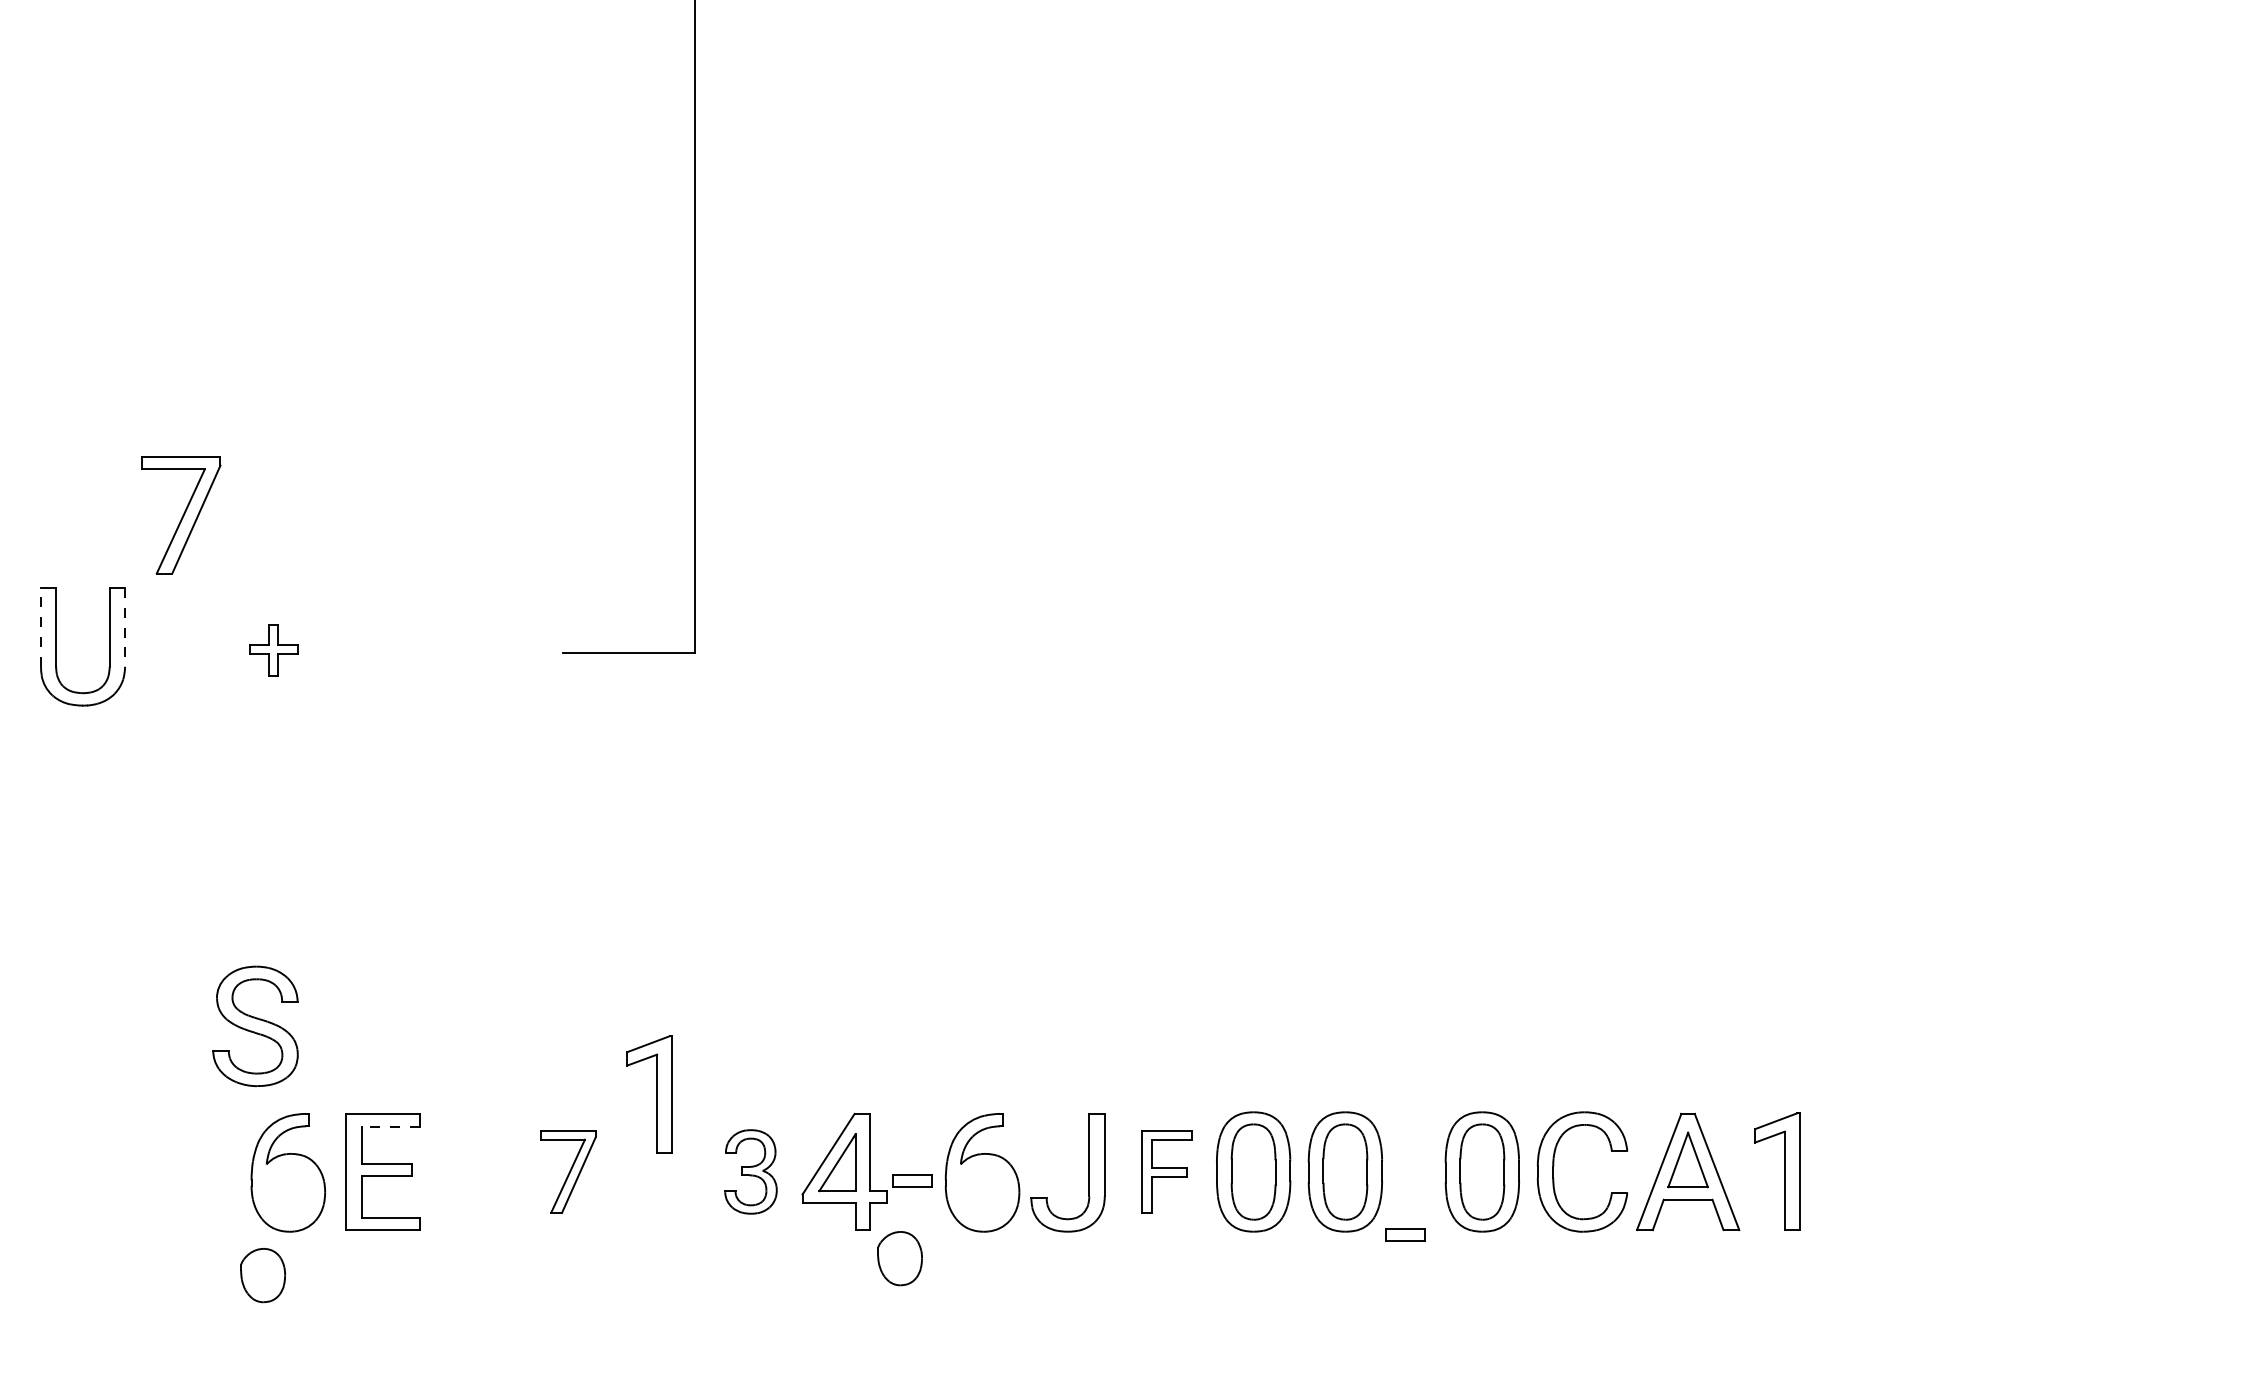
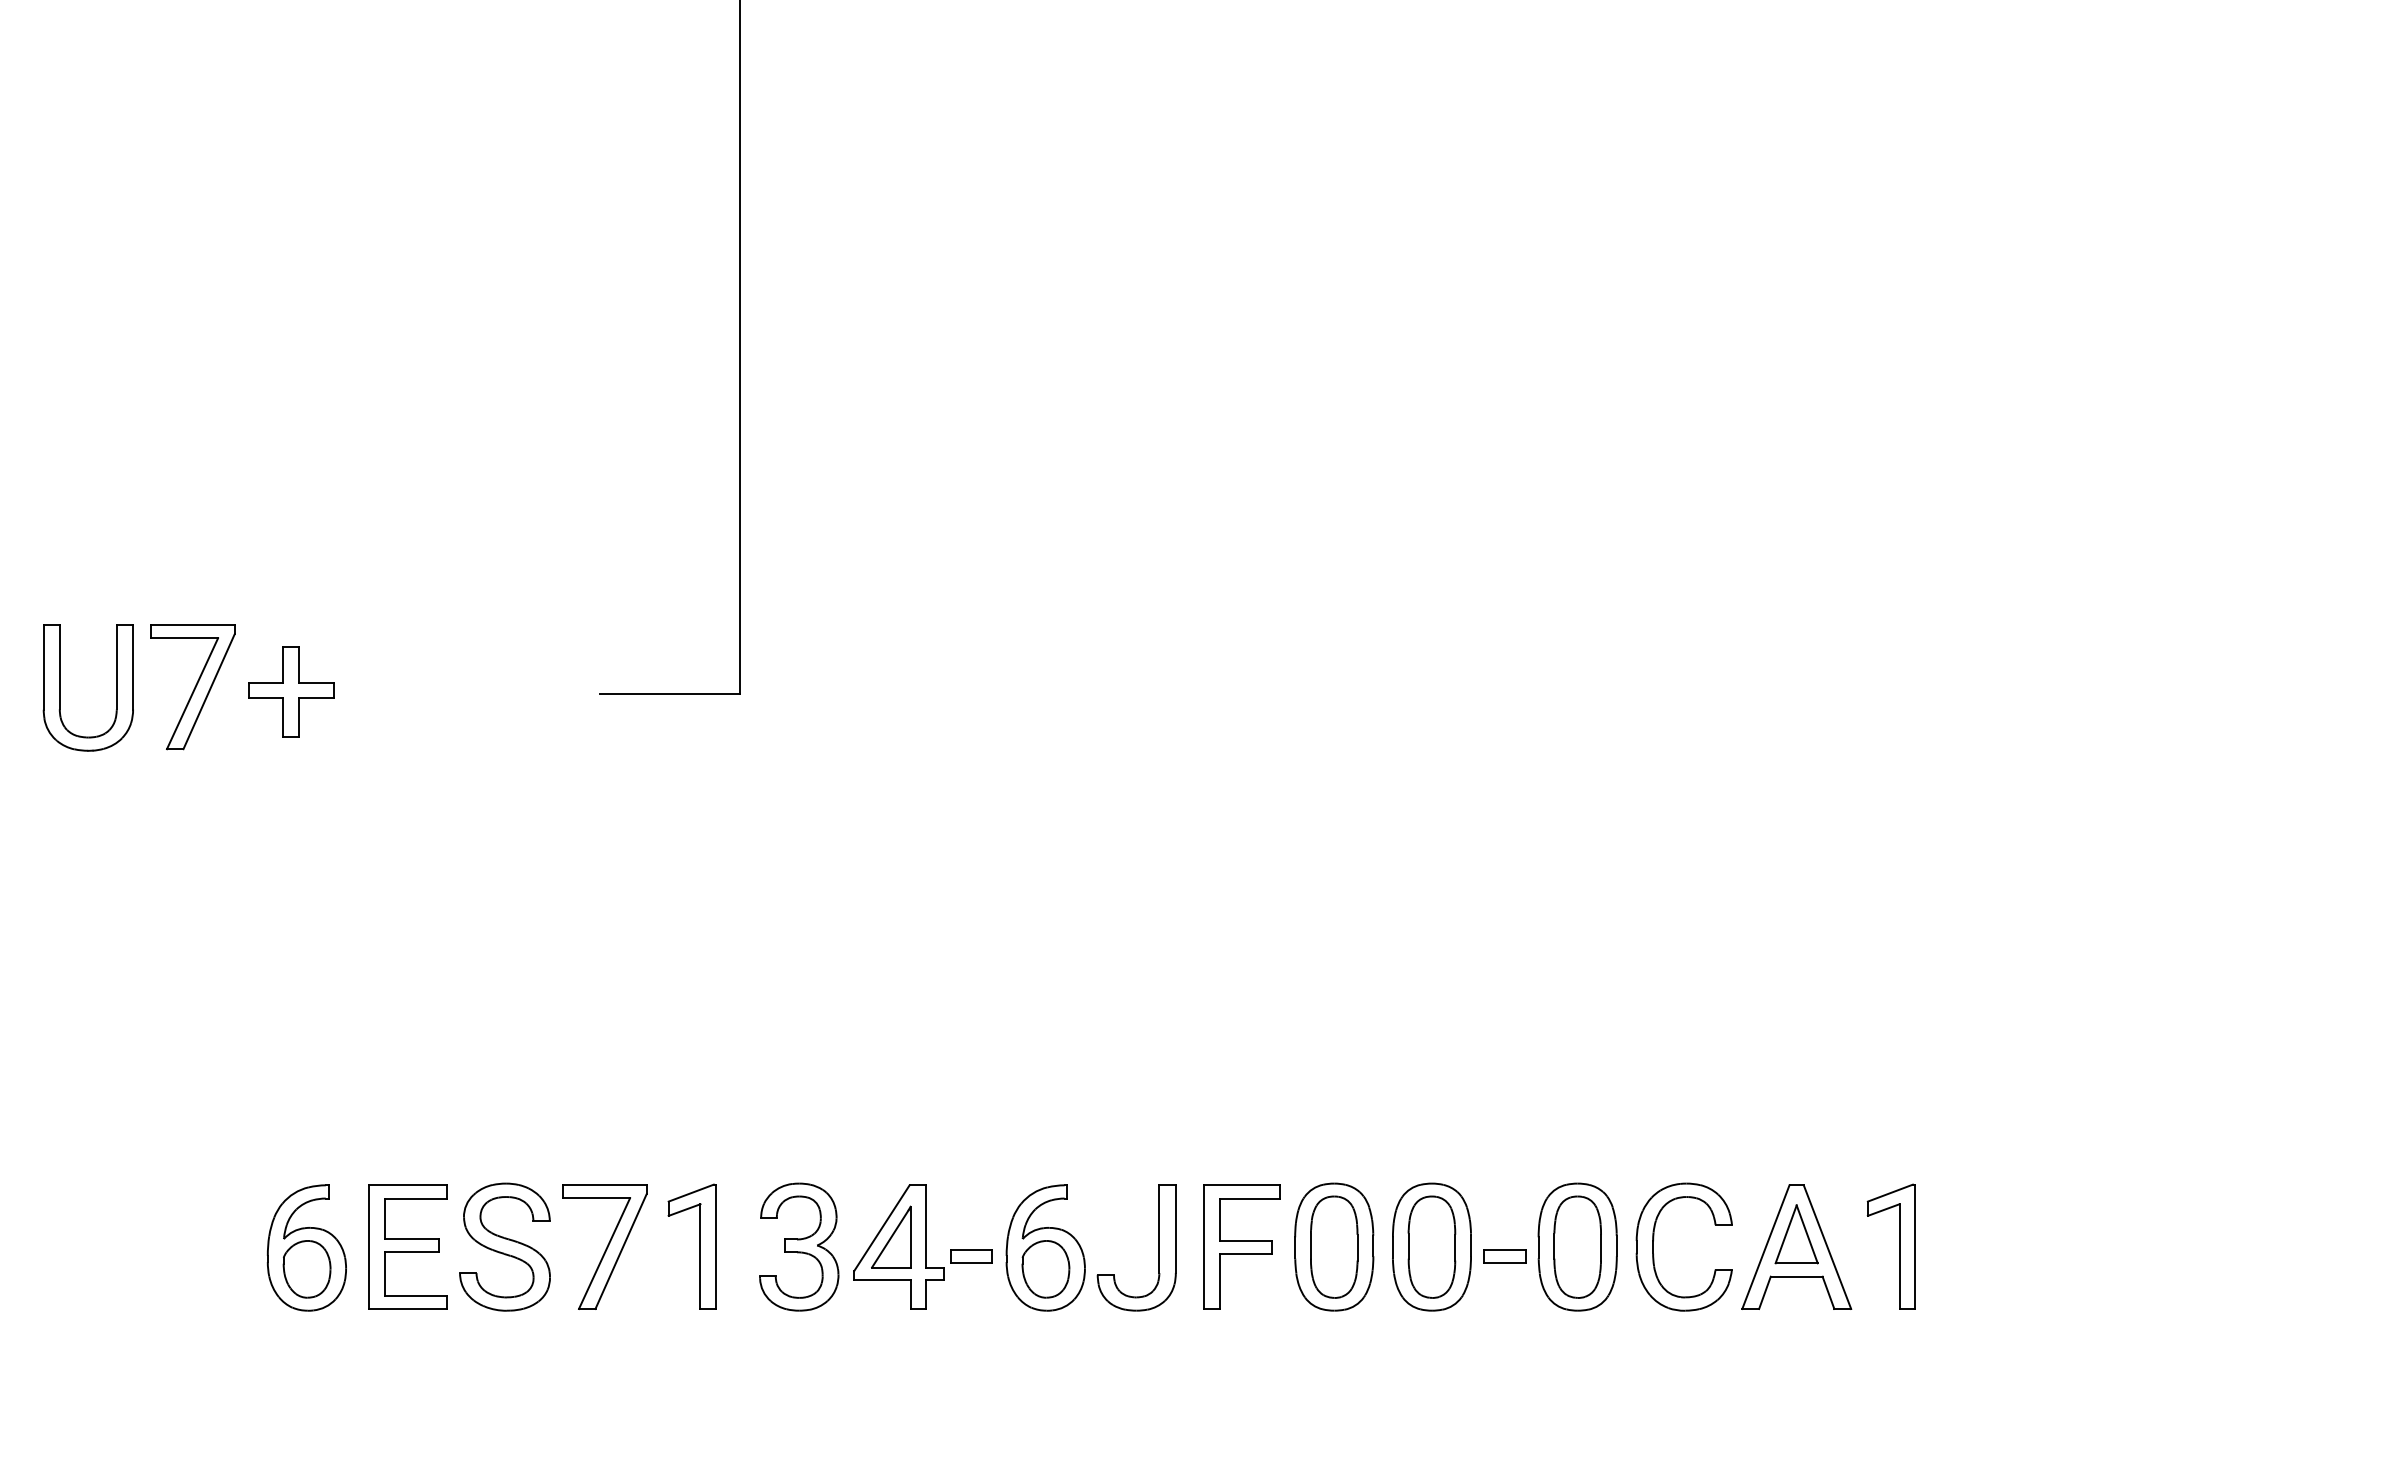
part: (180, 515) -> (192, 687), moved
line: (40, 627) -> (43, 667), dashed -> solid
line: (125, 627) -> (133, 667), dashed -> solid
part: (273, 649) -> (291, 691), size x1.67
part: (255, 1025) -> (504, 1246), moved
part: (656, 1094) -> (699, 1246), moved
line: (390, 1126) -> (415, 1198), dashed -> solid
part: (567, 1171) -> (604, 1246), size x1.43
part: (751, 1171) -> (799, 1246), size x1.43
part: (1166, 1171) -> (1241, 1246), size x1.43
part: (1405, 1235) -> (1504, 1256), moved
part: (899, 1258) -> (1045, 1269), moved
part: (262, 1275) -> (306, 1269), moved

